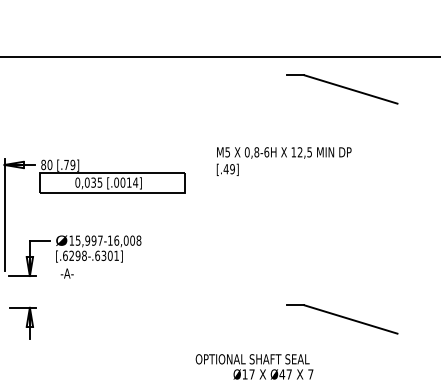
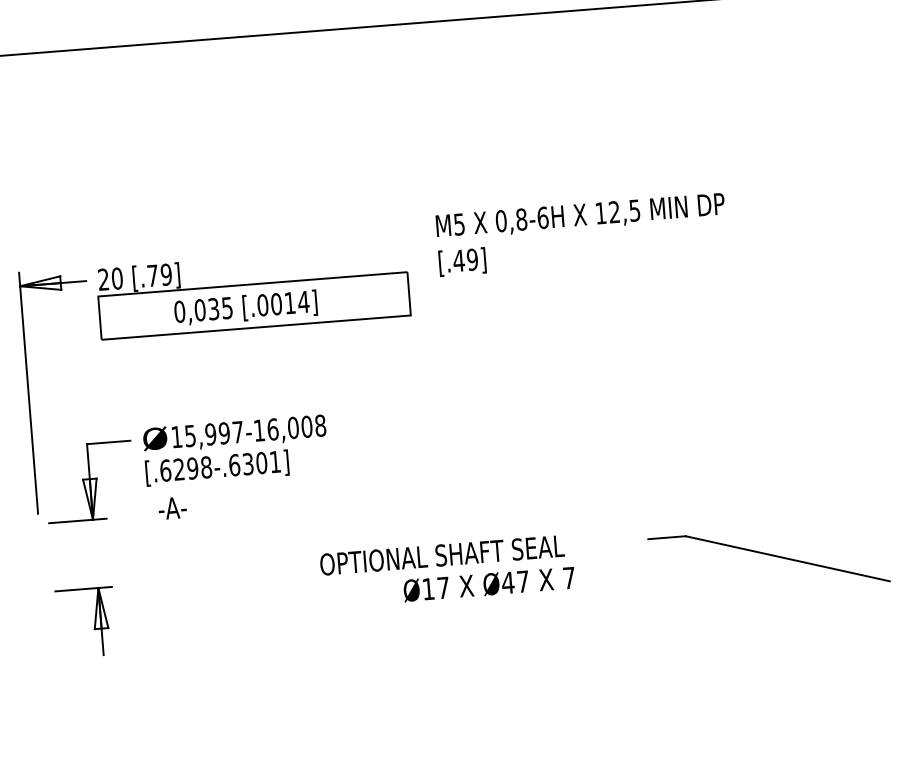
part: (342, 89) -> (730, 67), removed
text: (283, 161) -> (580, 234), moved
text: (43, 165) -> (103, 280), 80 -> 20
text: (254, 366) -> (447, 570), moved

